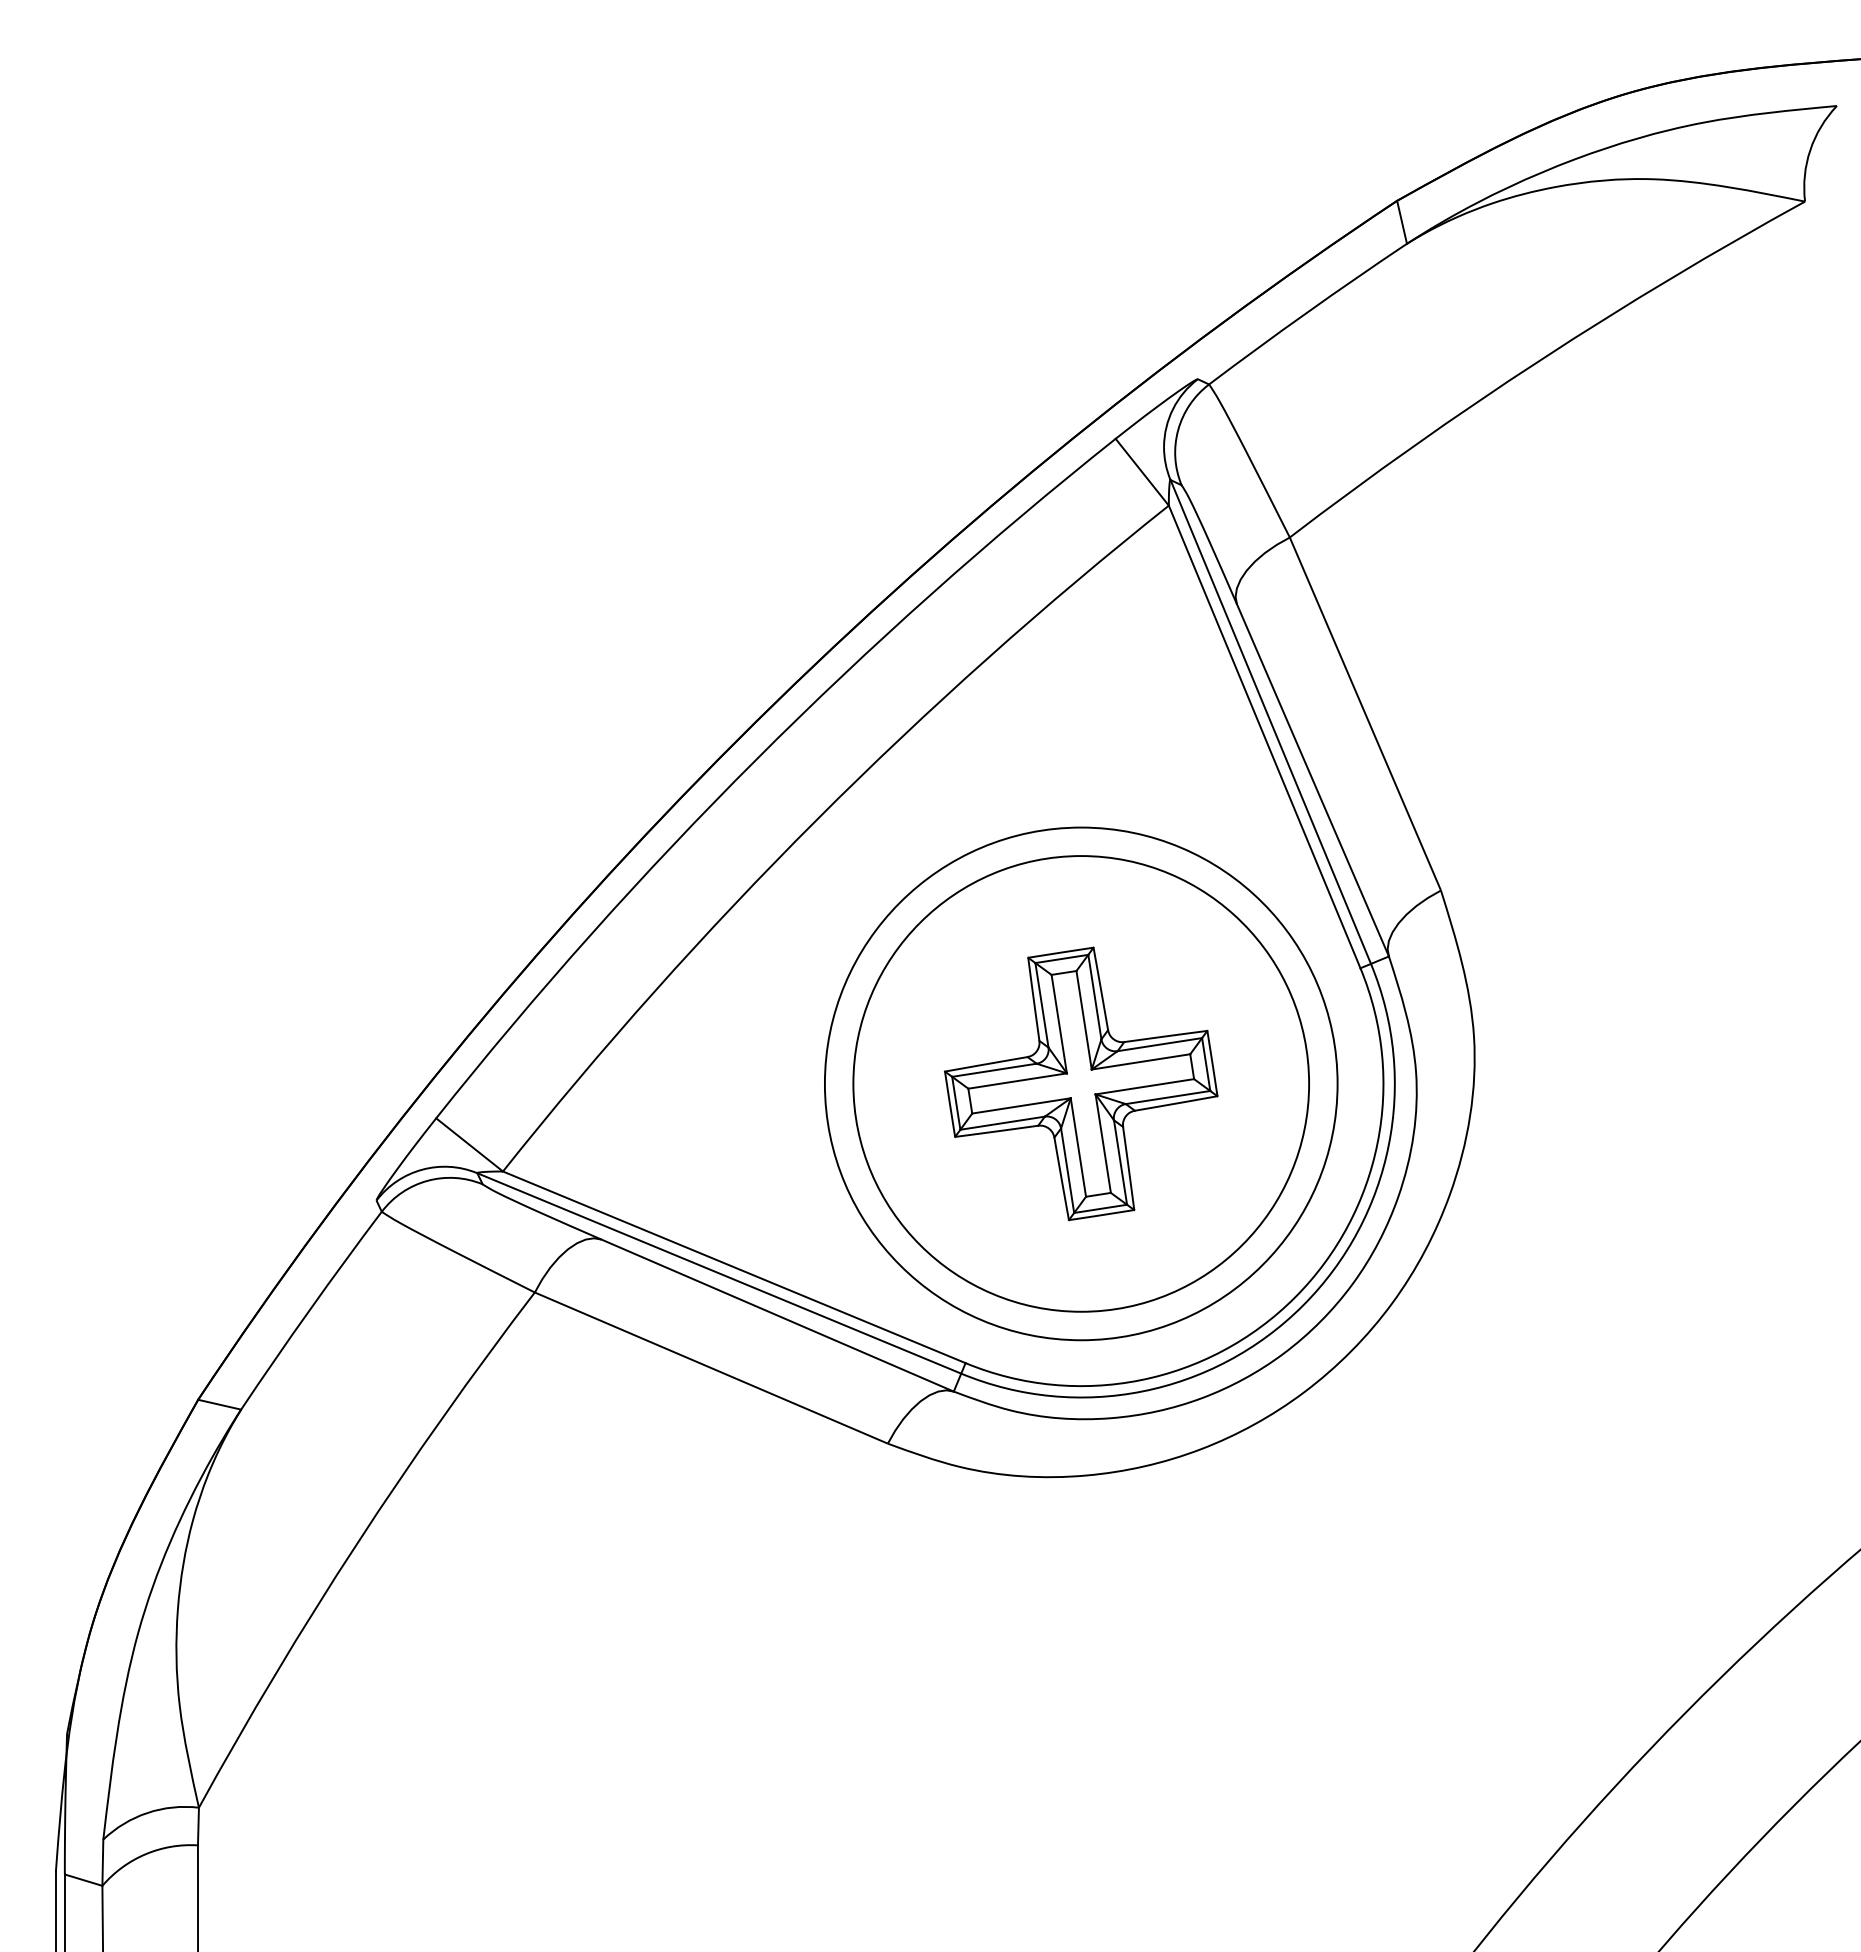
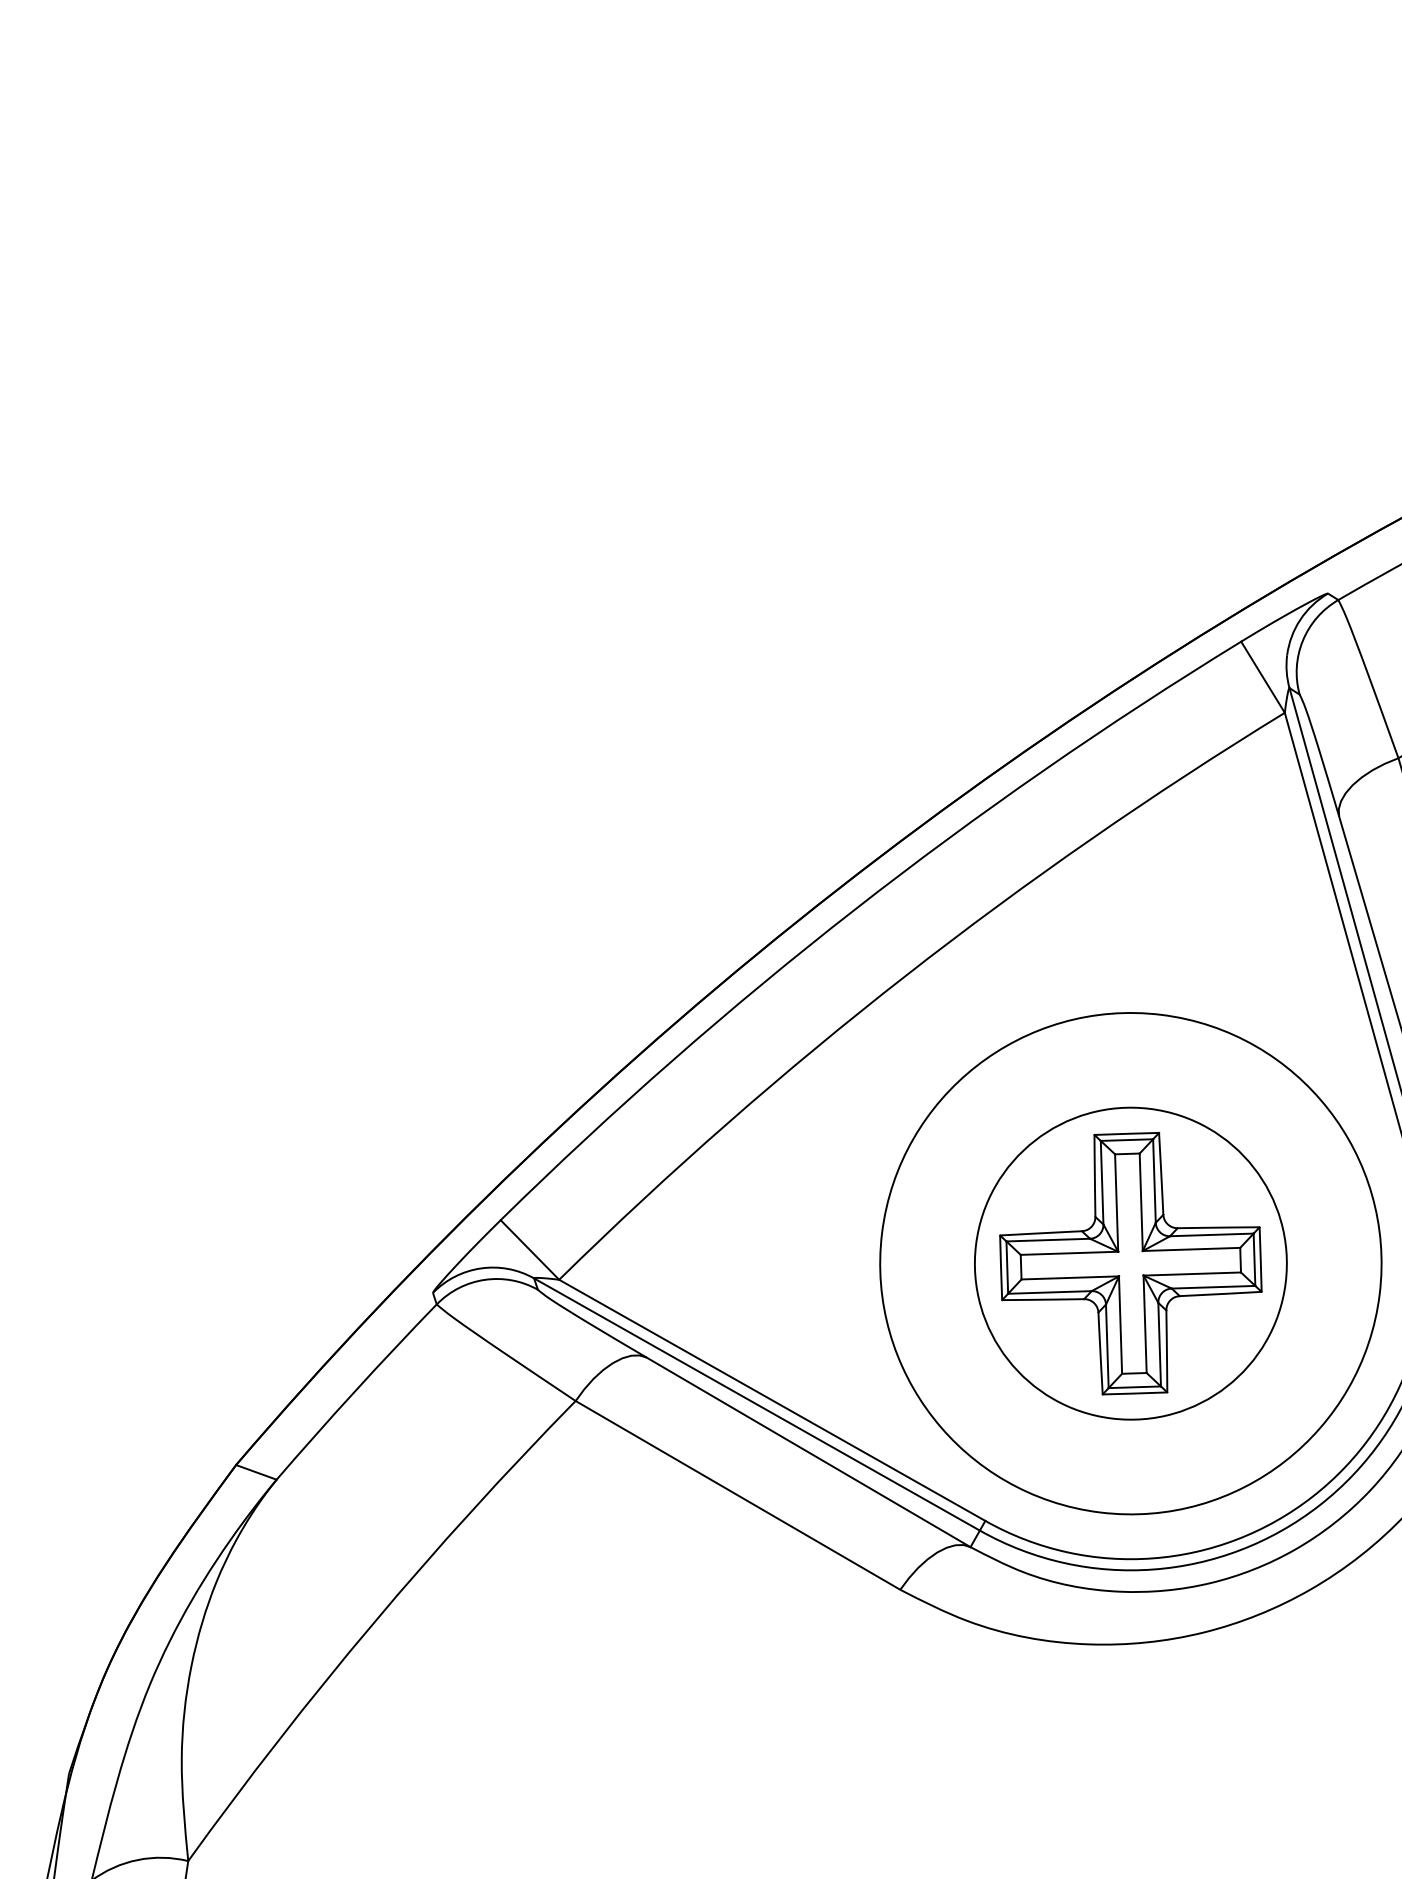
circle: (1081, 1083) -> (1131, 1263), size x0.7

